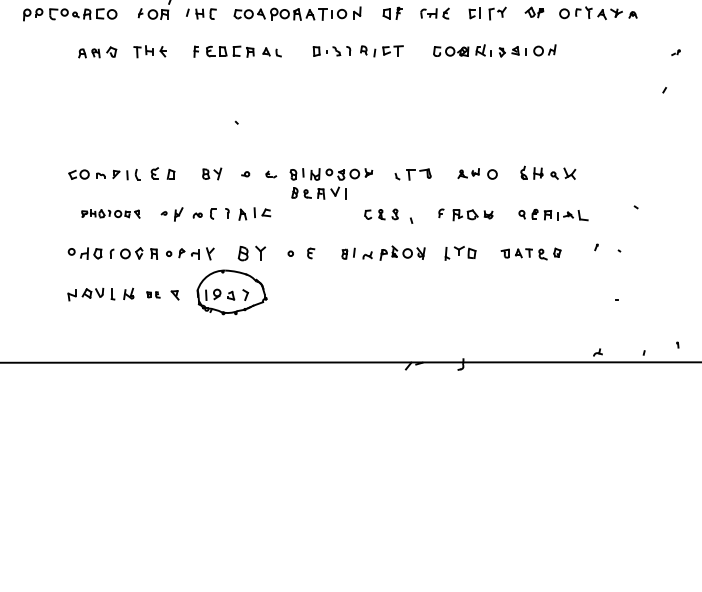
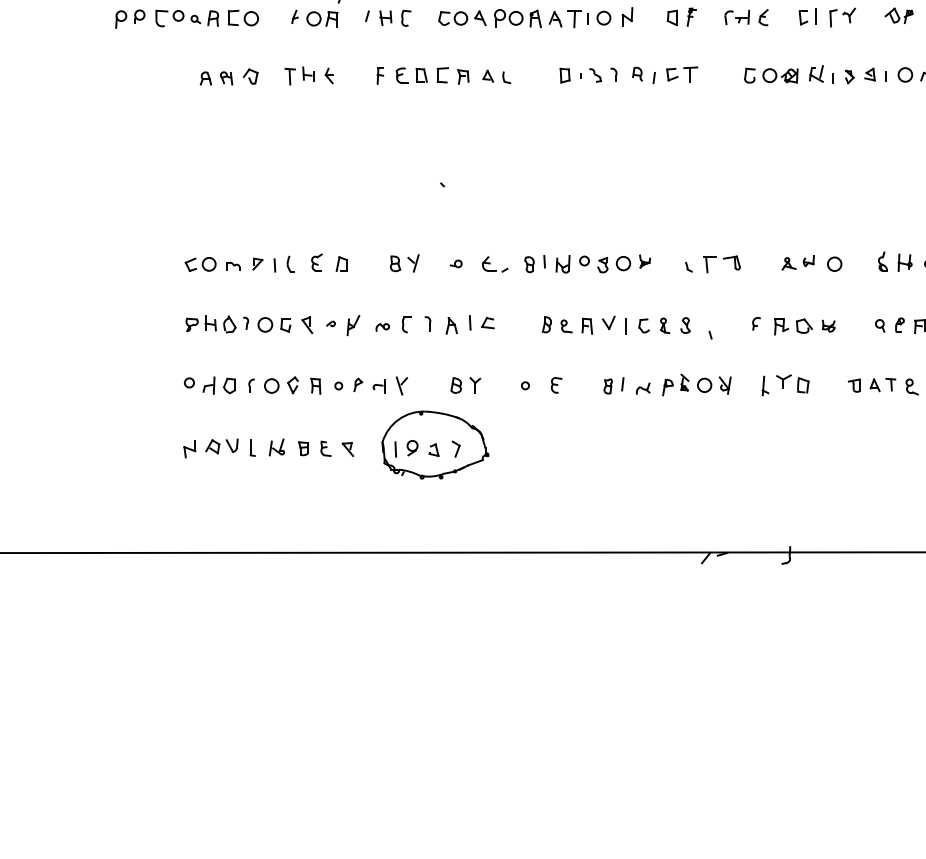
part: (271, 174) -> (495, 264), size x1.67
part: (318, 192) -> (583, 324), moved
part: (110, 213) -> (248, 324), size x1.43
part: (251, 253) -> (465, 385), size x0.71
part: (153, 294) -> (314, 448), size x1.67

